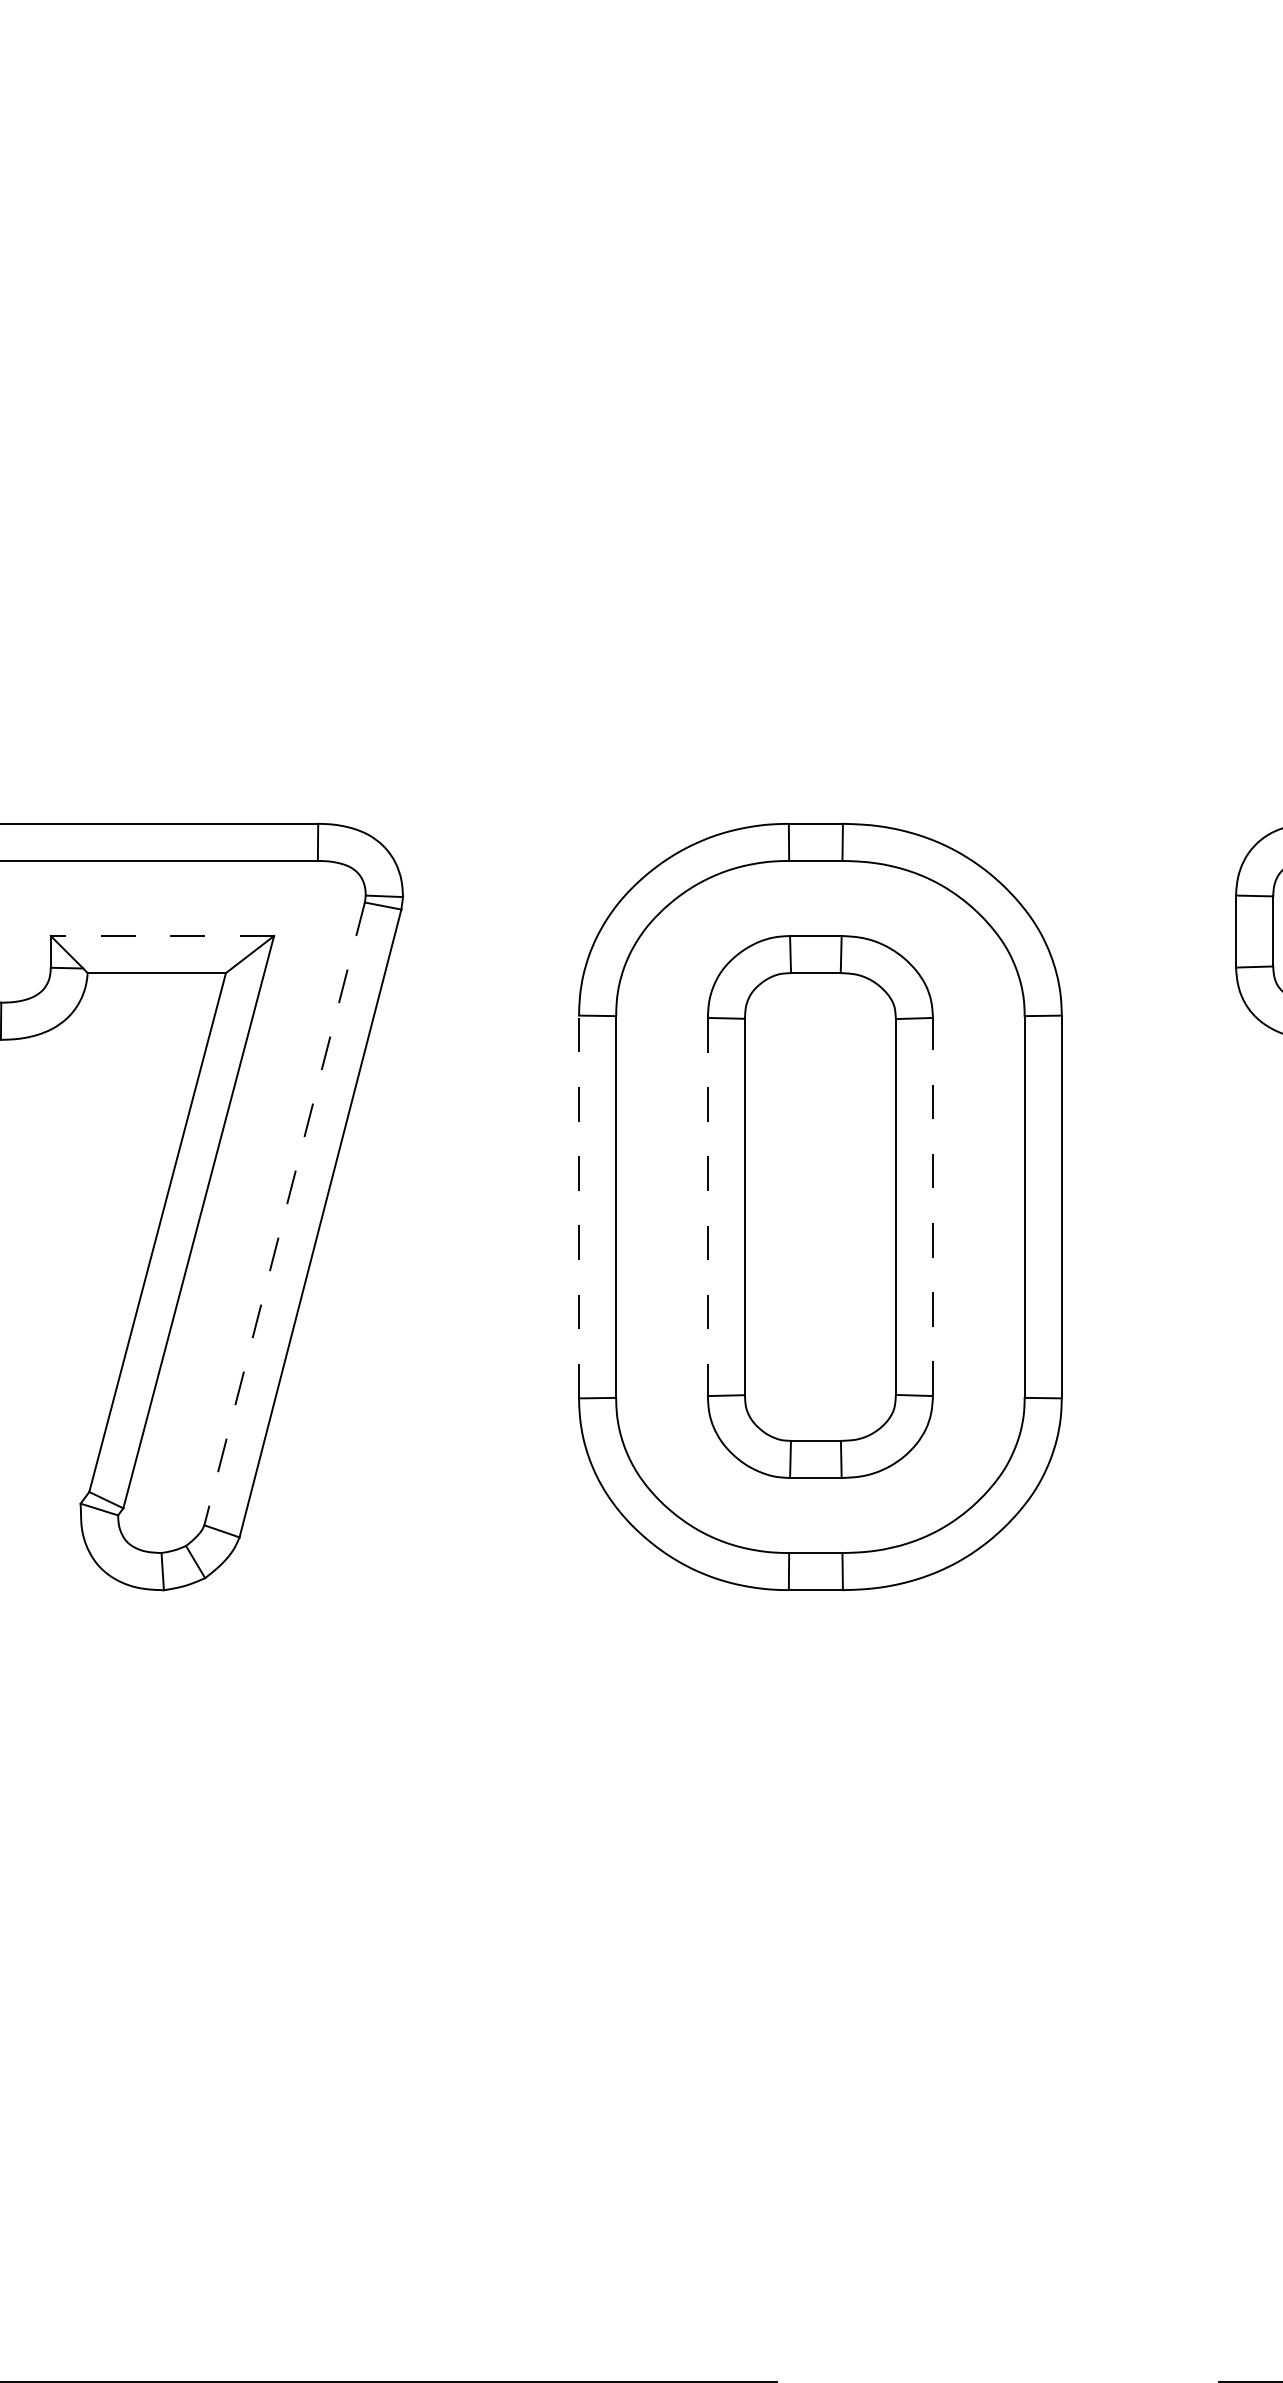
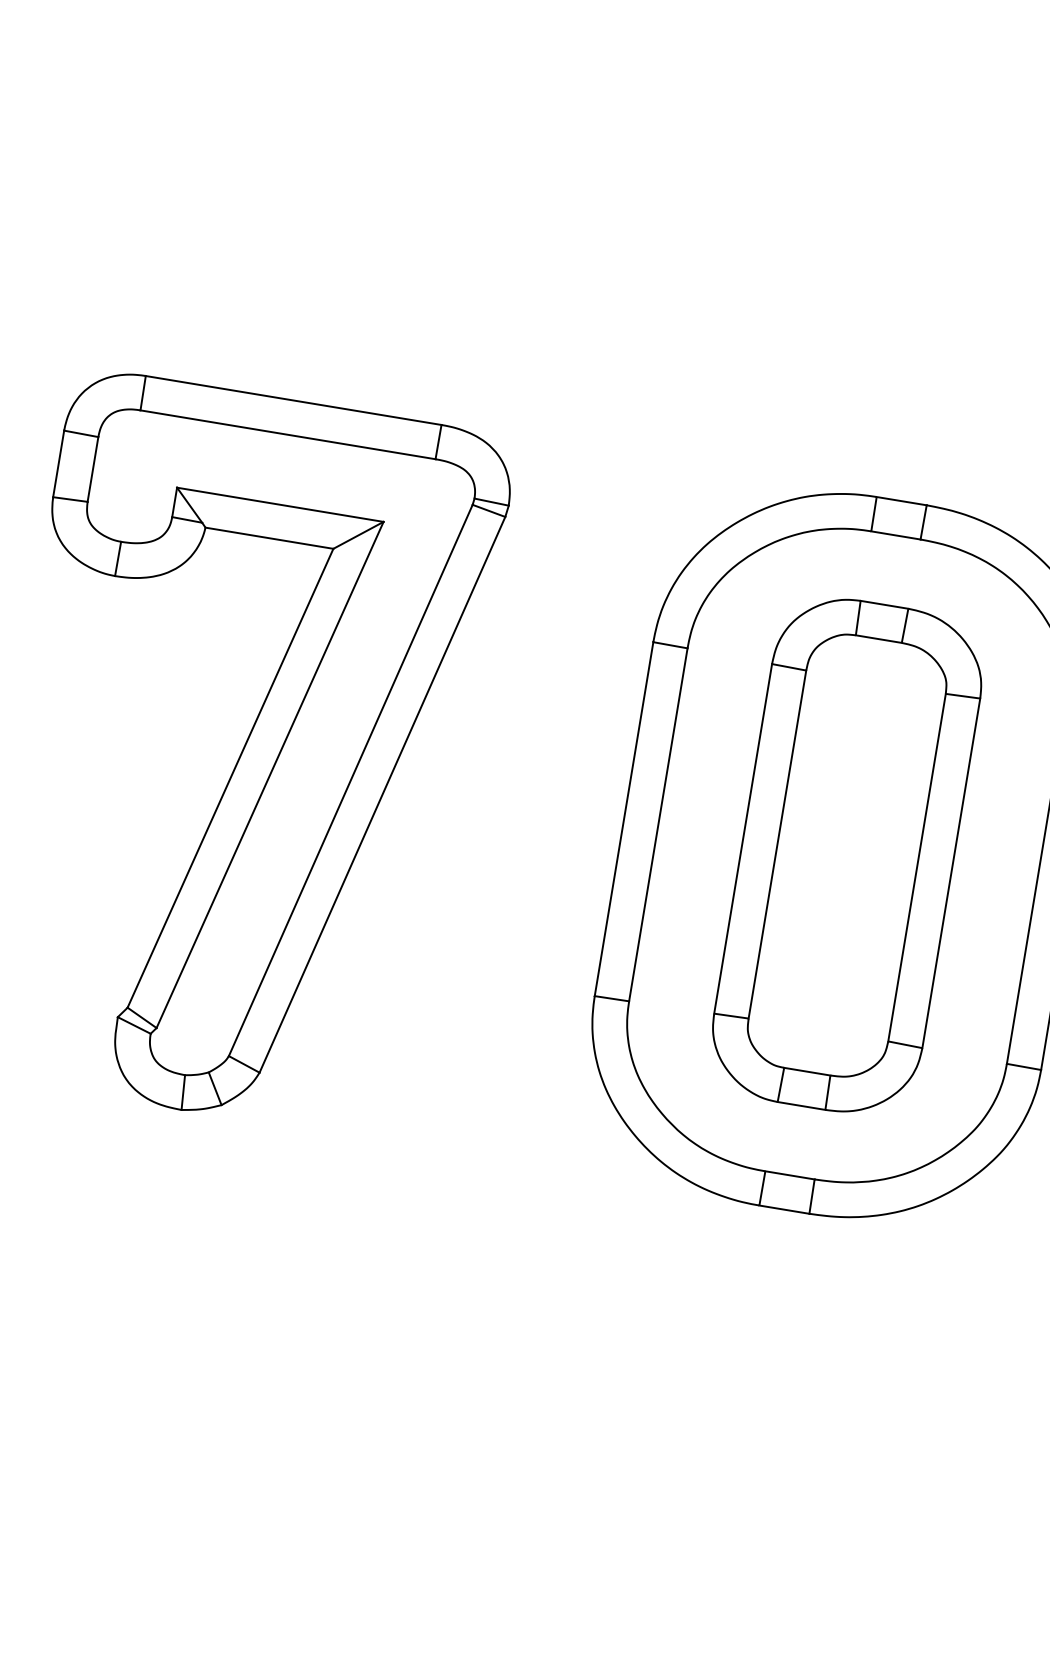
line: (162, 935) -> (280, 504), dashed -> solid
line: (579, 1206) -> (624, 818), dashed -> solid
line: (932, 1206) -> (950, 872), dashed -> solid
line: (707, 1207) -> (742, 839), dashed -> solid
line: (284, 1213) -> (350, 780), dashed -> solid

